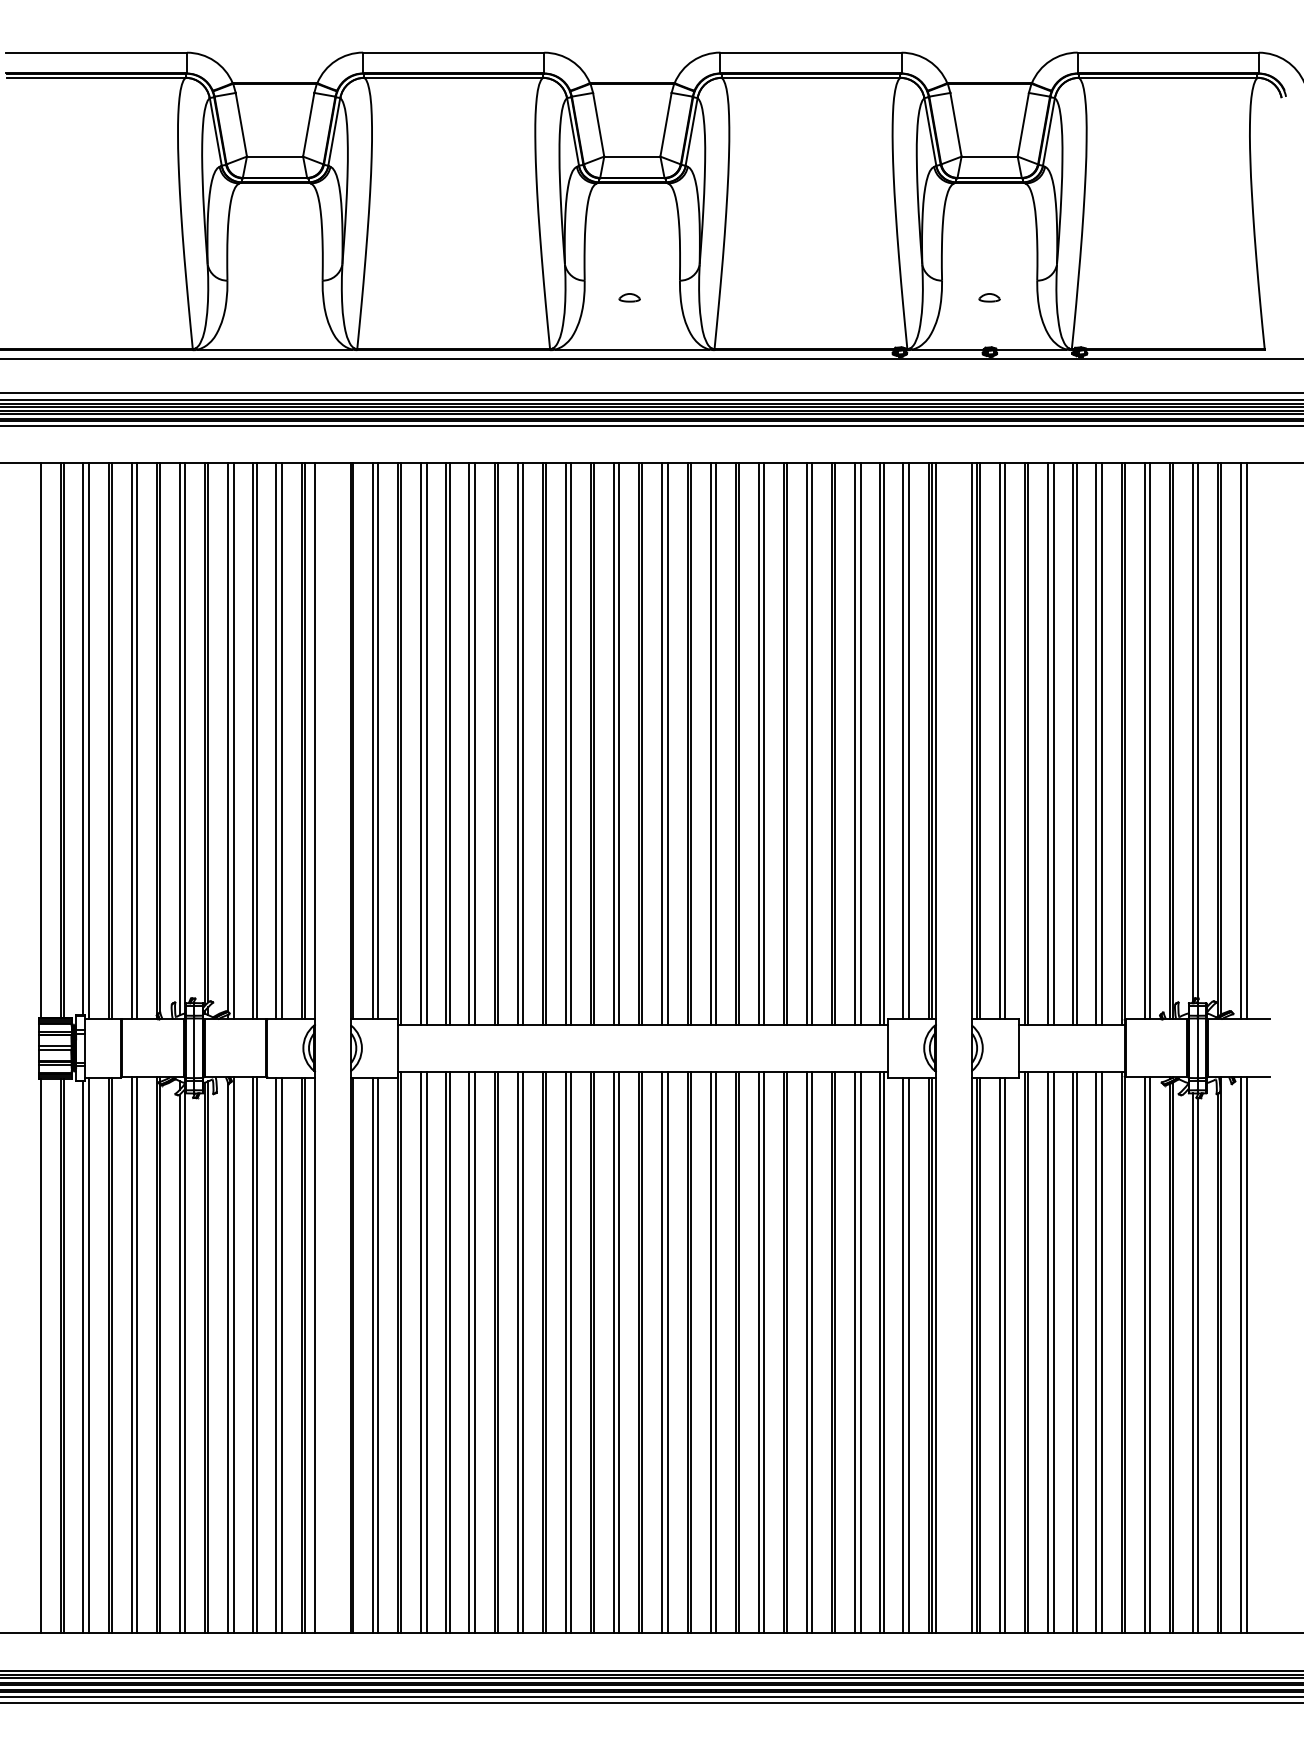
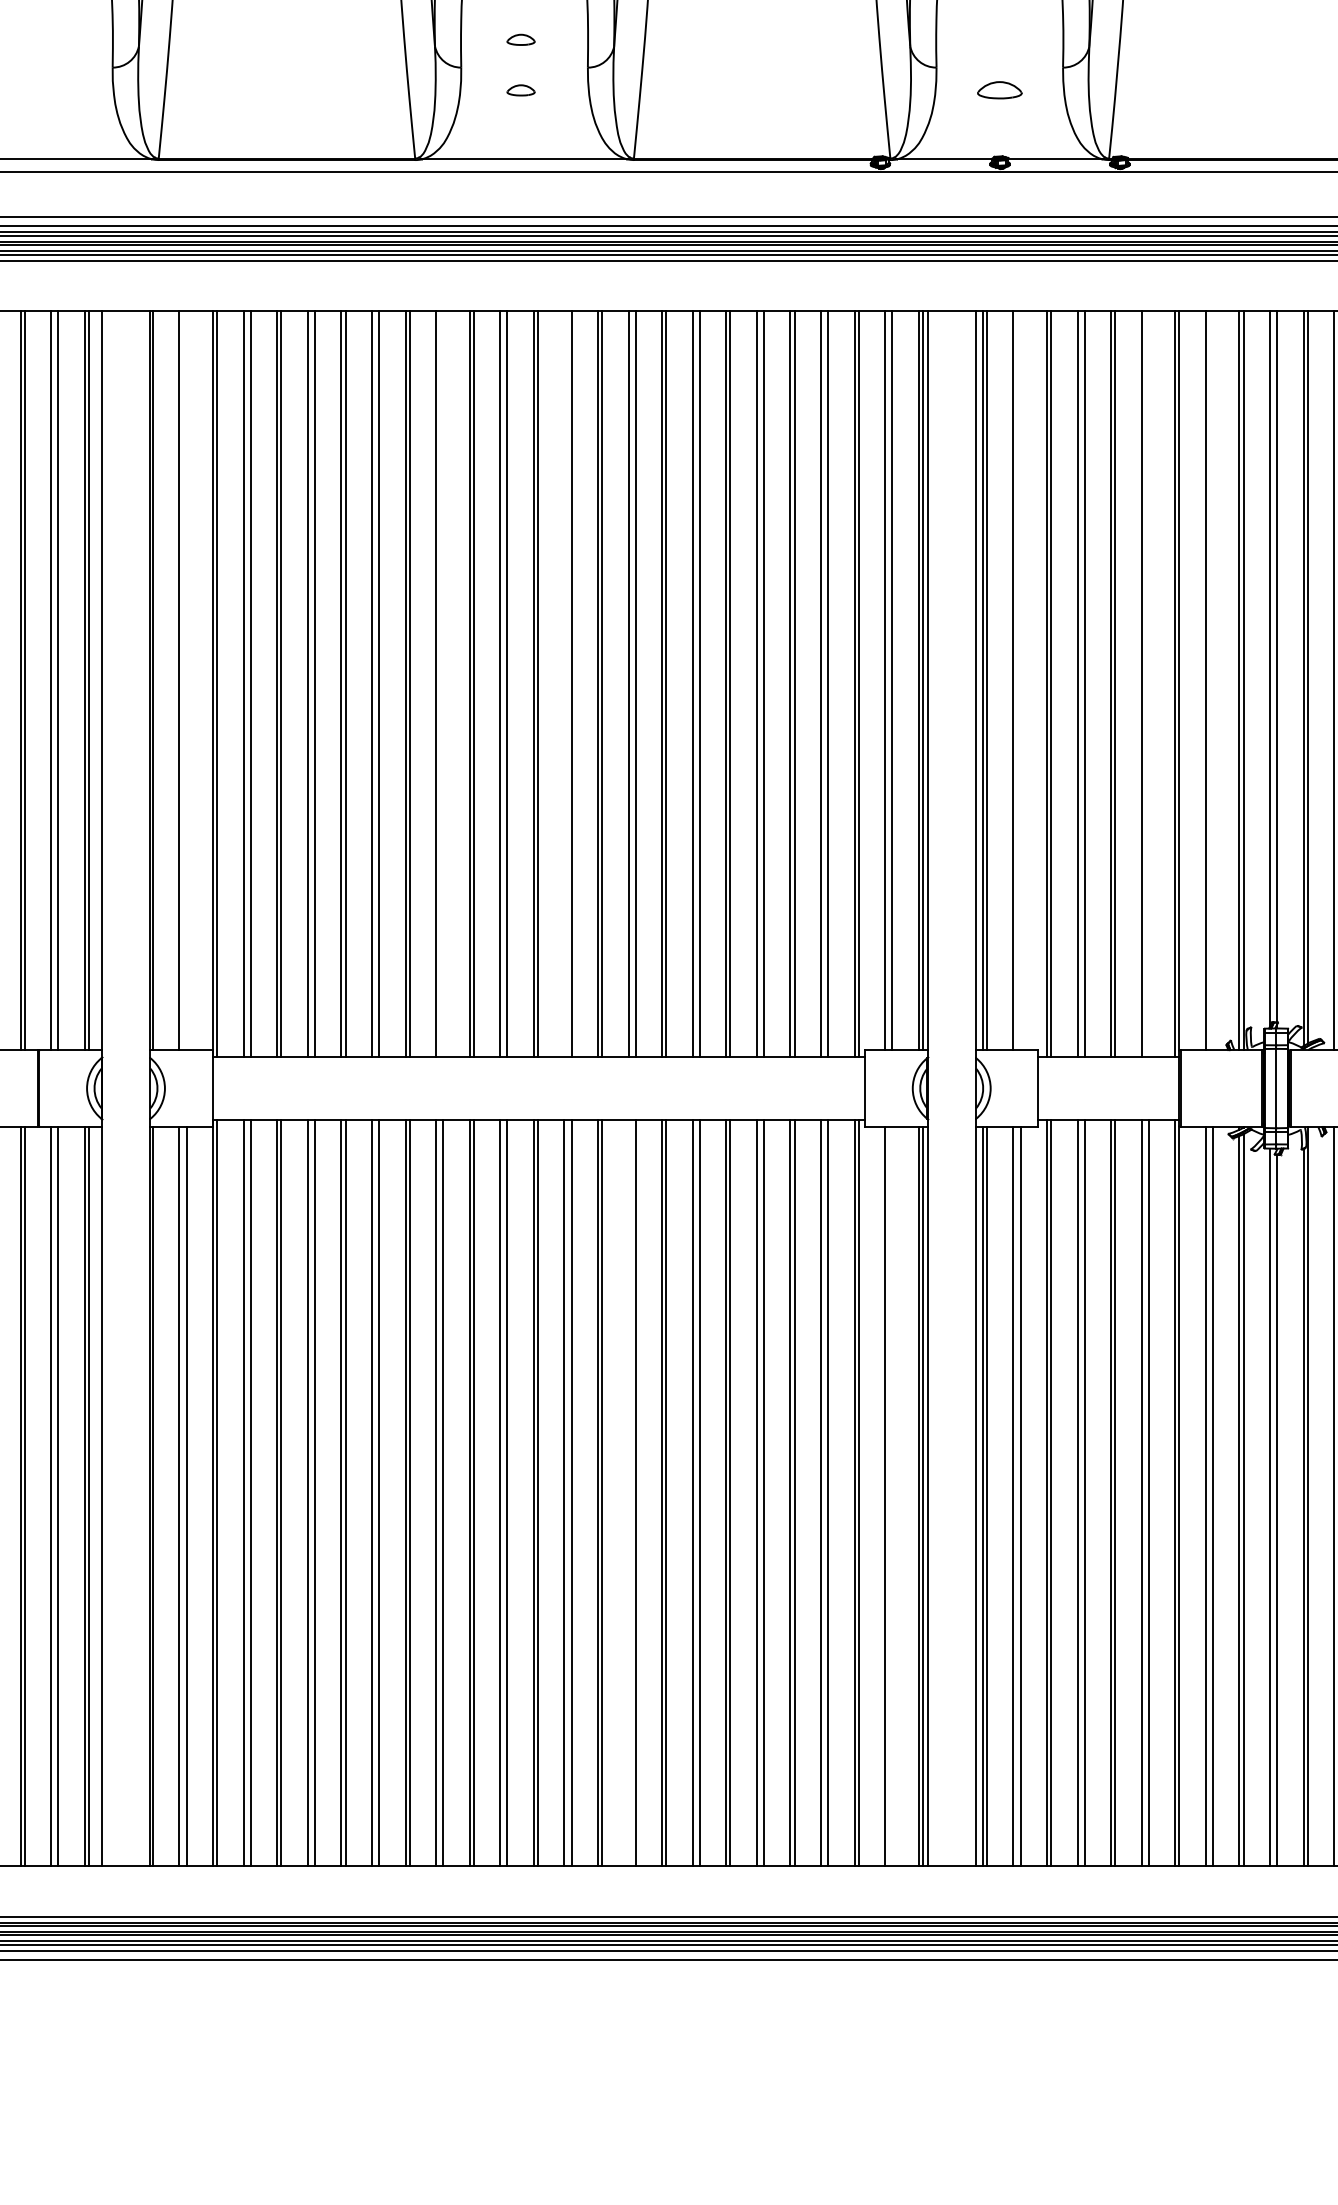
part: (629, 259) -> (520, 39), added
part: (989, 297) -> (999, 89), size x1.6
line: (378, 741) -> (186, 680), removed
line: (1005, 741) -> (1020, 680), removed
line: (1150, 741) -> (1213, 680), removed
line: (571, 743) -> (443, 683), removed
line: (662, 743) -> (564, 683), removed
line: (1101, 743) -> (1148, 683), removed
line: (710, 1352) -> (628, 1493), removed
line: (908, 1355) -> (891, 1497), removed

